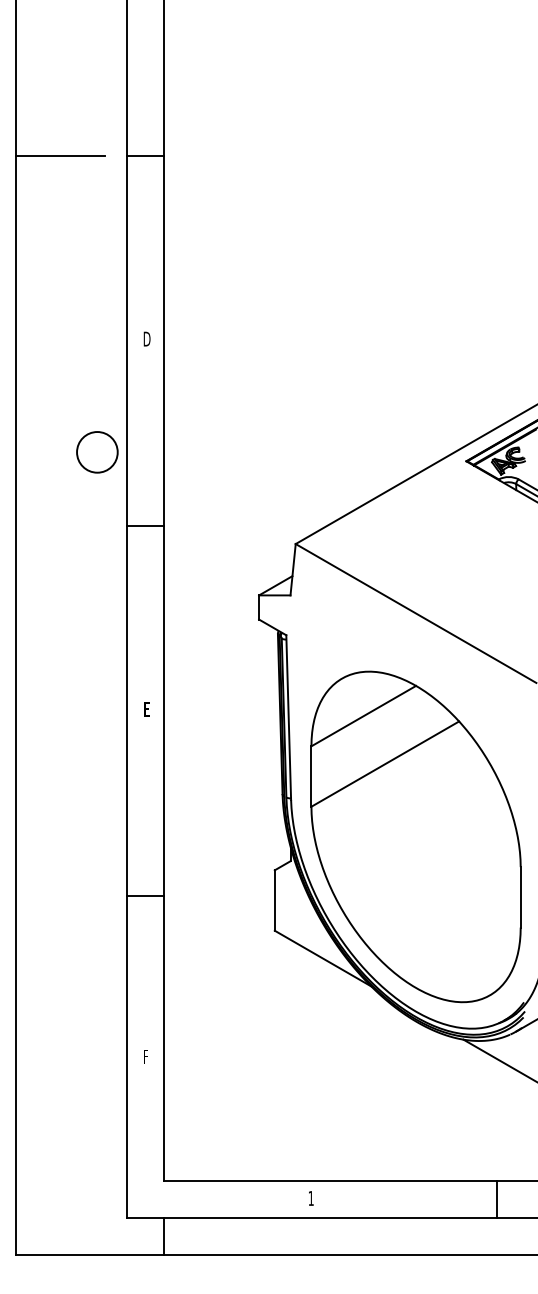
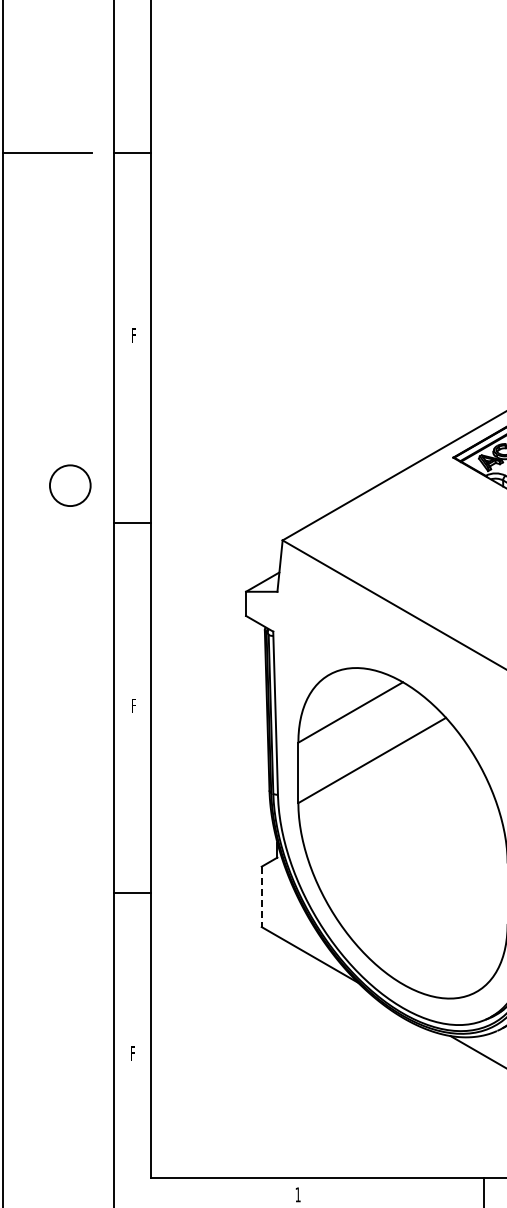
text: (146, 338) -> (133, 334), D -> F
circle: (97, 452) -> (70, 485), moved
text: (146, 709) -> (133, 705), E -> F
line: (274, 901) -> (261, 897), solid -> dashed

